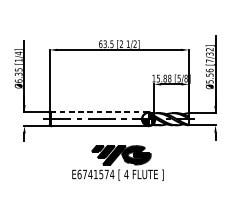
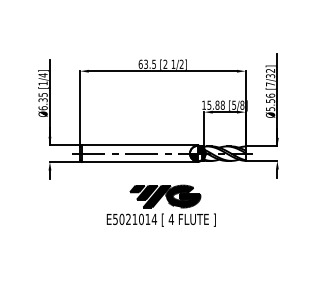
line: (99, 112) -> (139, 145), dashed -> solid
text: (92, 173) -> (131, 218), E6741574 -> E5021014

